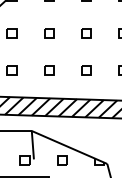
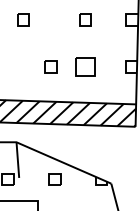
part: (49, 33) -> (23, 19), moved
part: (49, 70) -> (51, 66), moved
part: (86, 70) -> (85, 66), size x1.6

